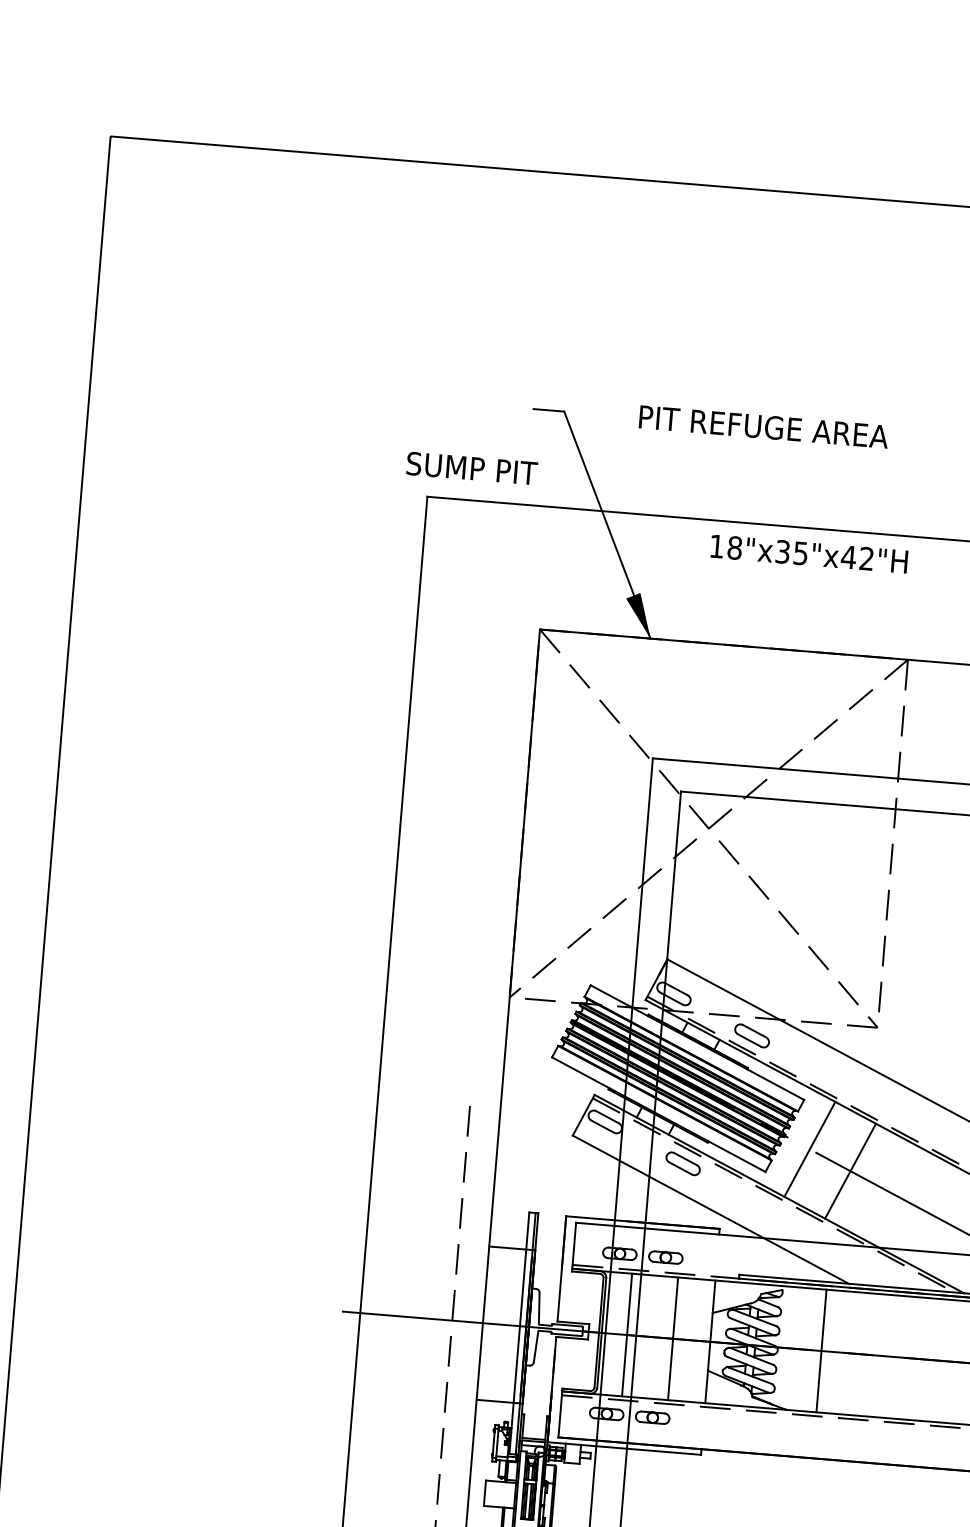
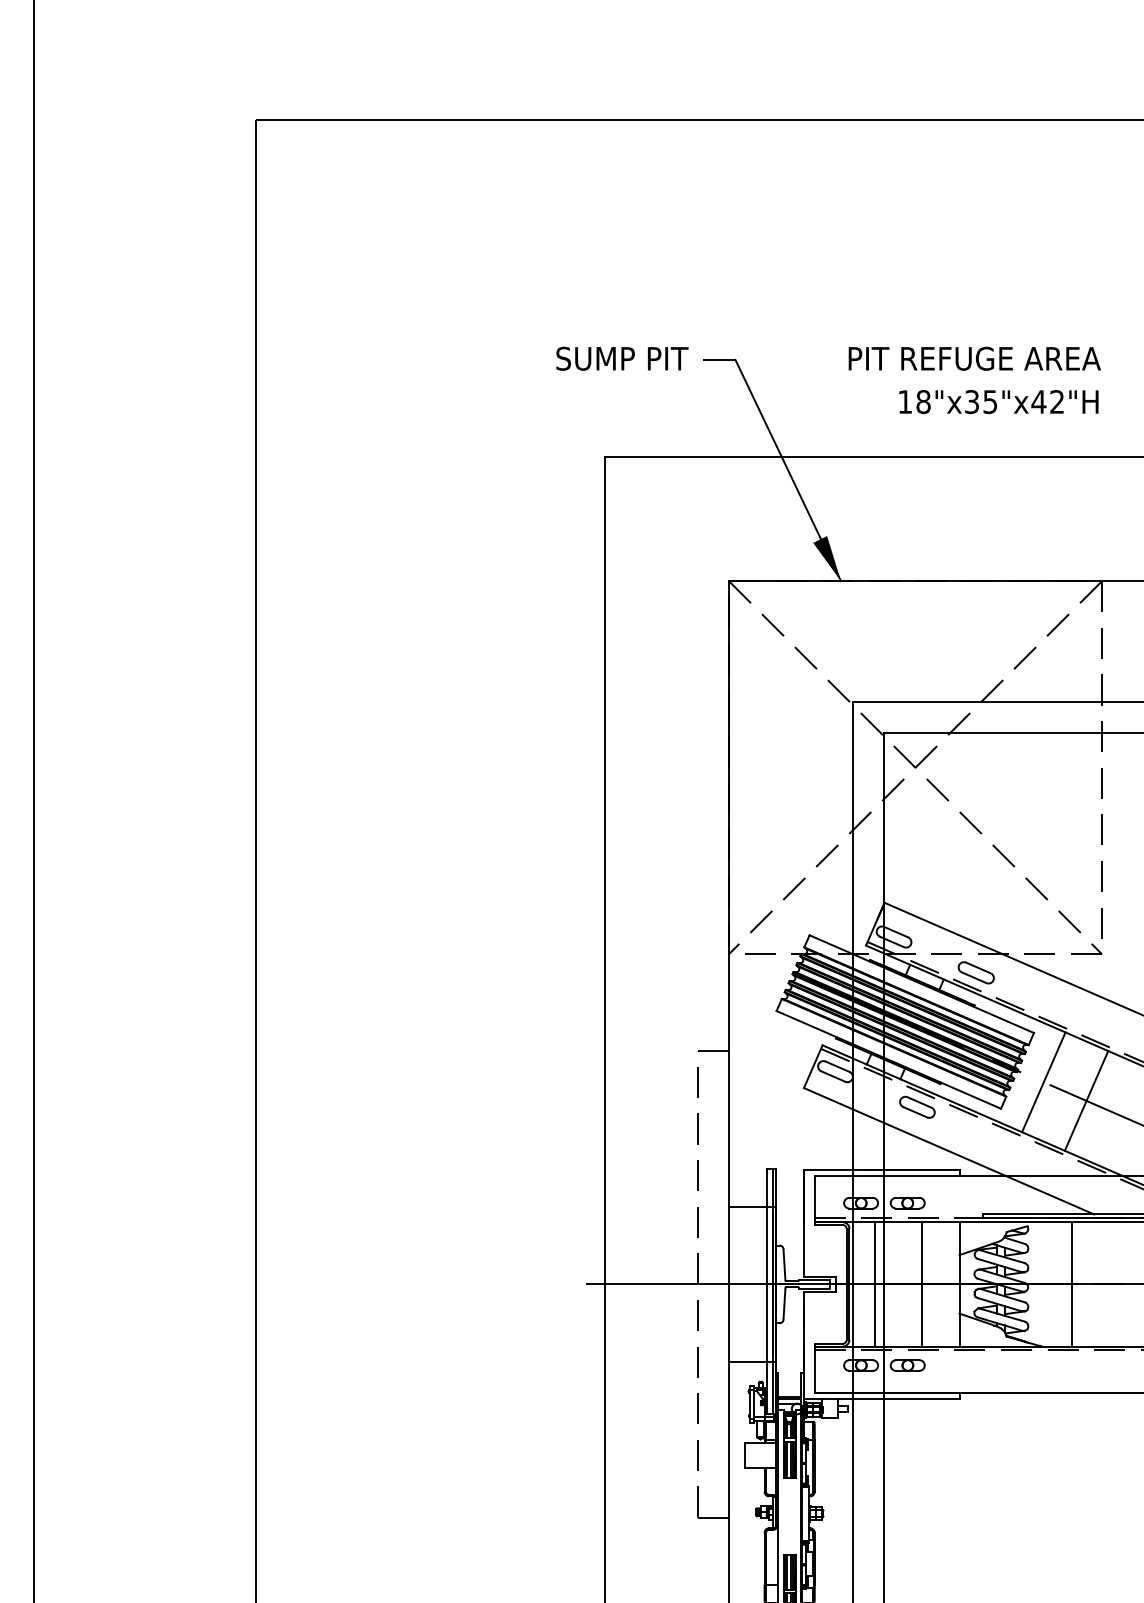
text: (763, 426) -> (974, 358), moved
text: (472, 468) -> (622, 358), moved
text: (808, 553) -> (998, 401), moved
line: (486, 1092) -> (713, 1051), added

